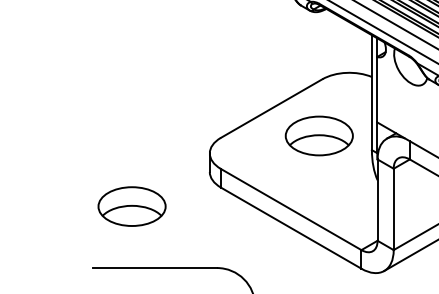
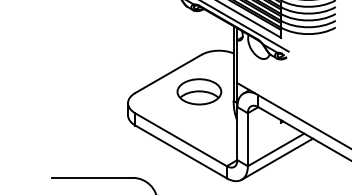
part: (132, 206) -> (77, 137), removed

